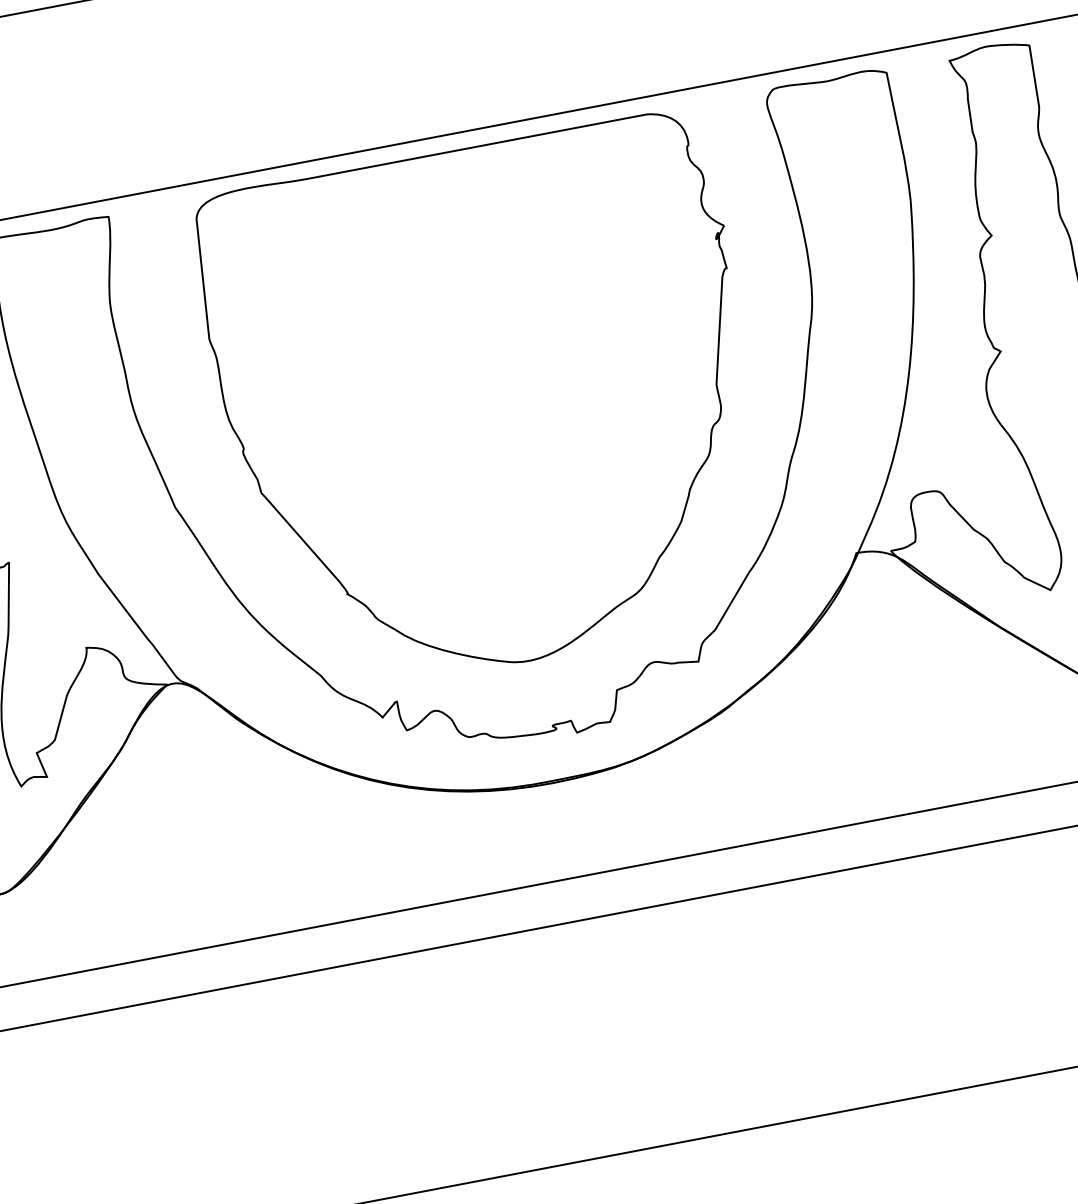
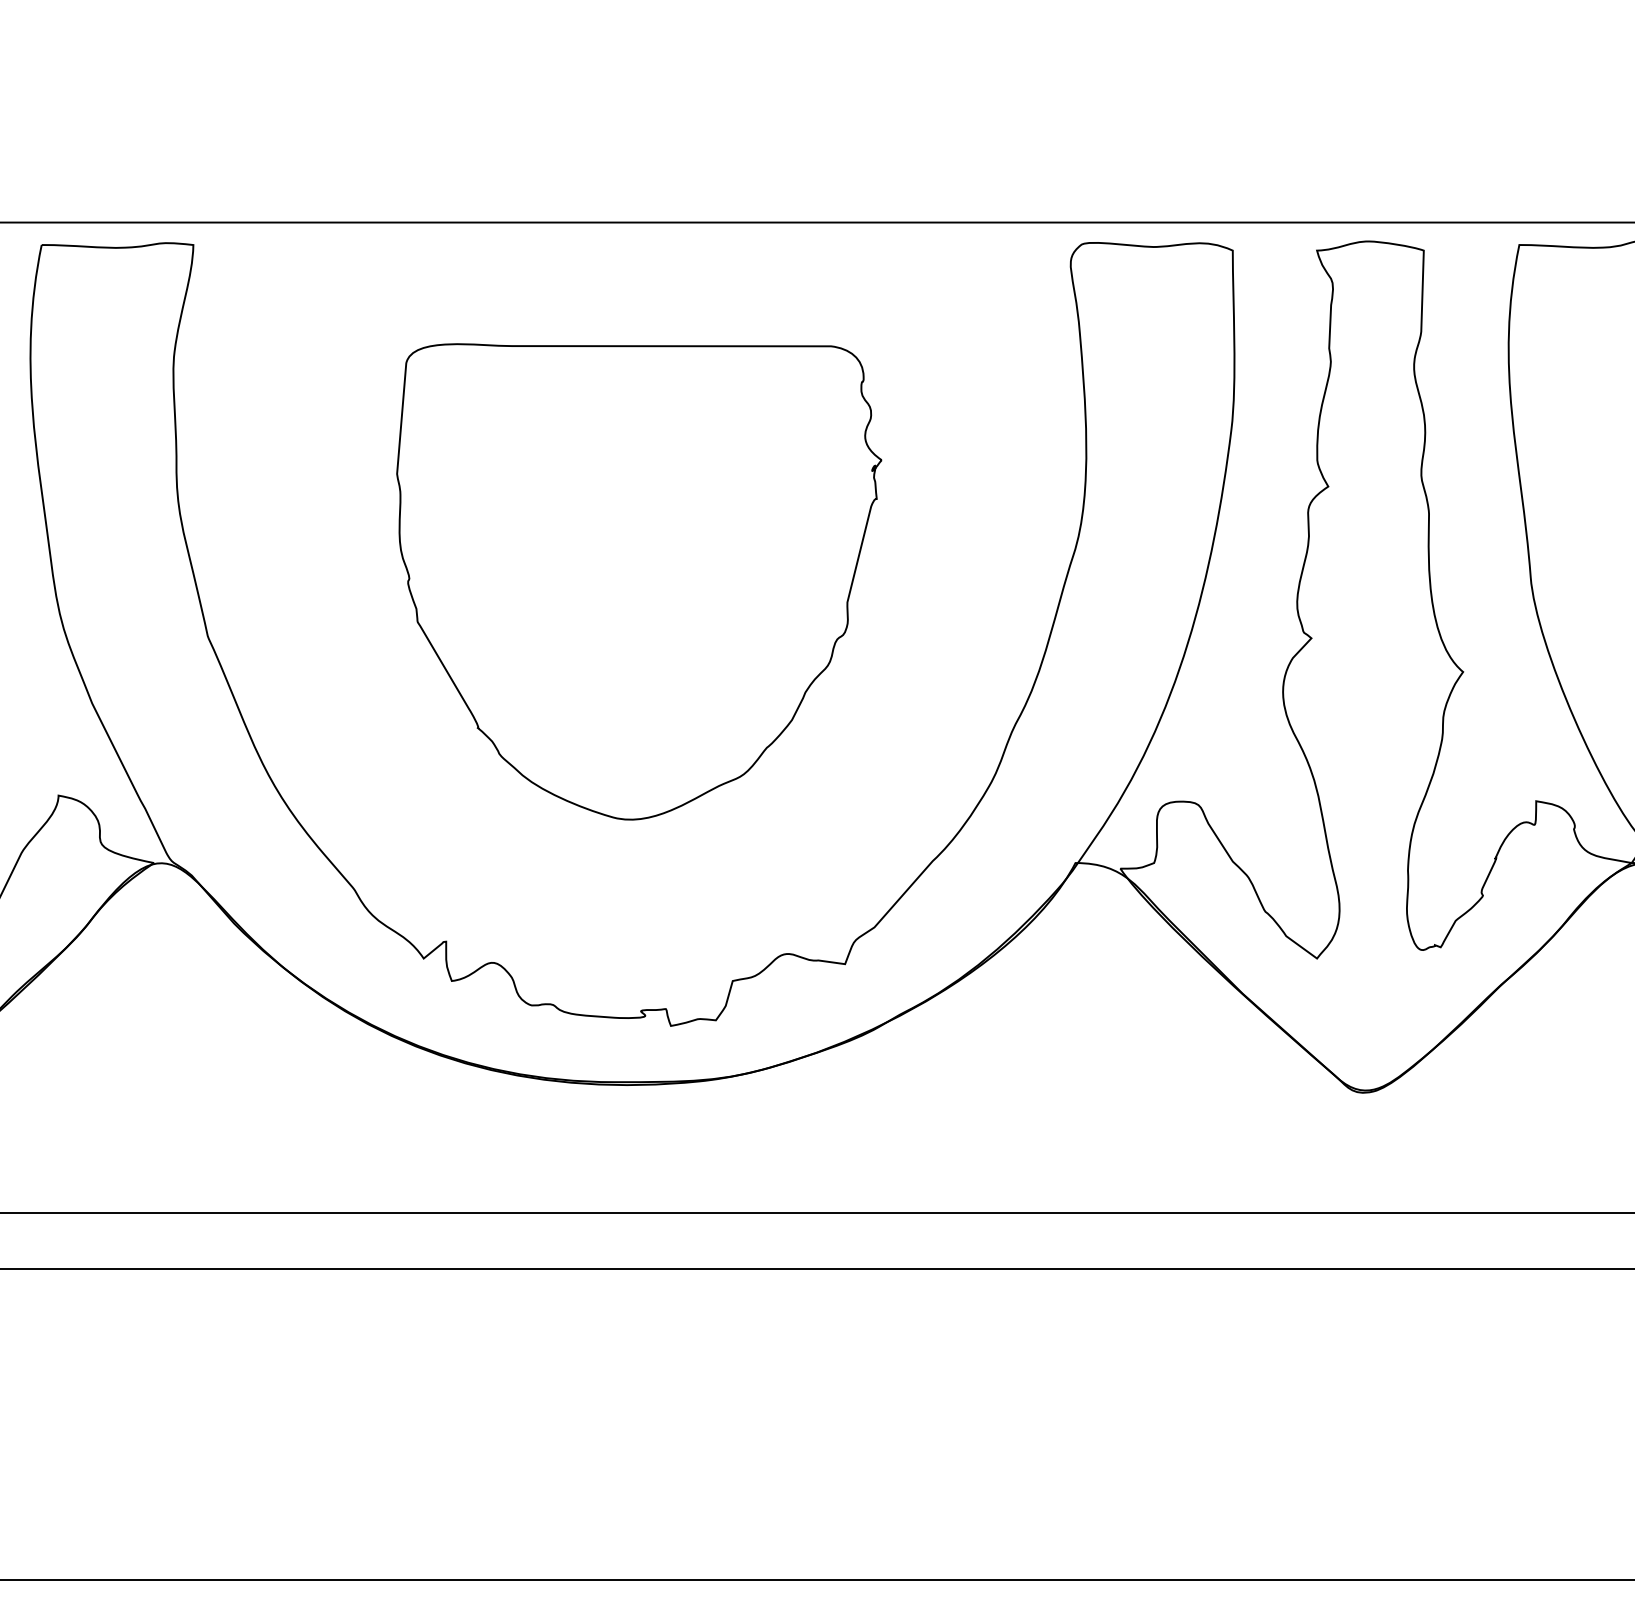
part: (490, 404) -> (639, 581), size x0.7

